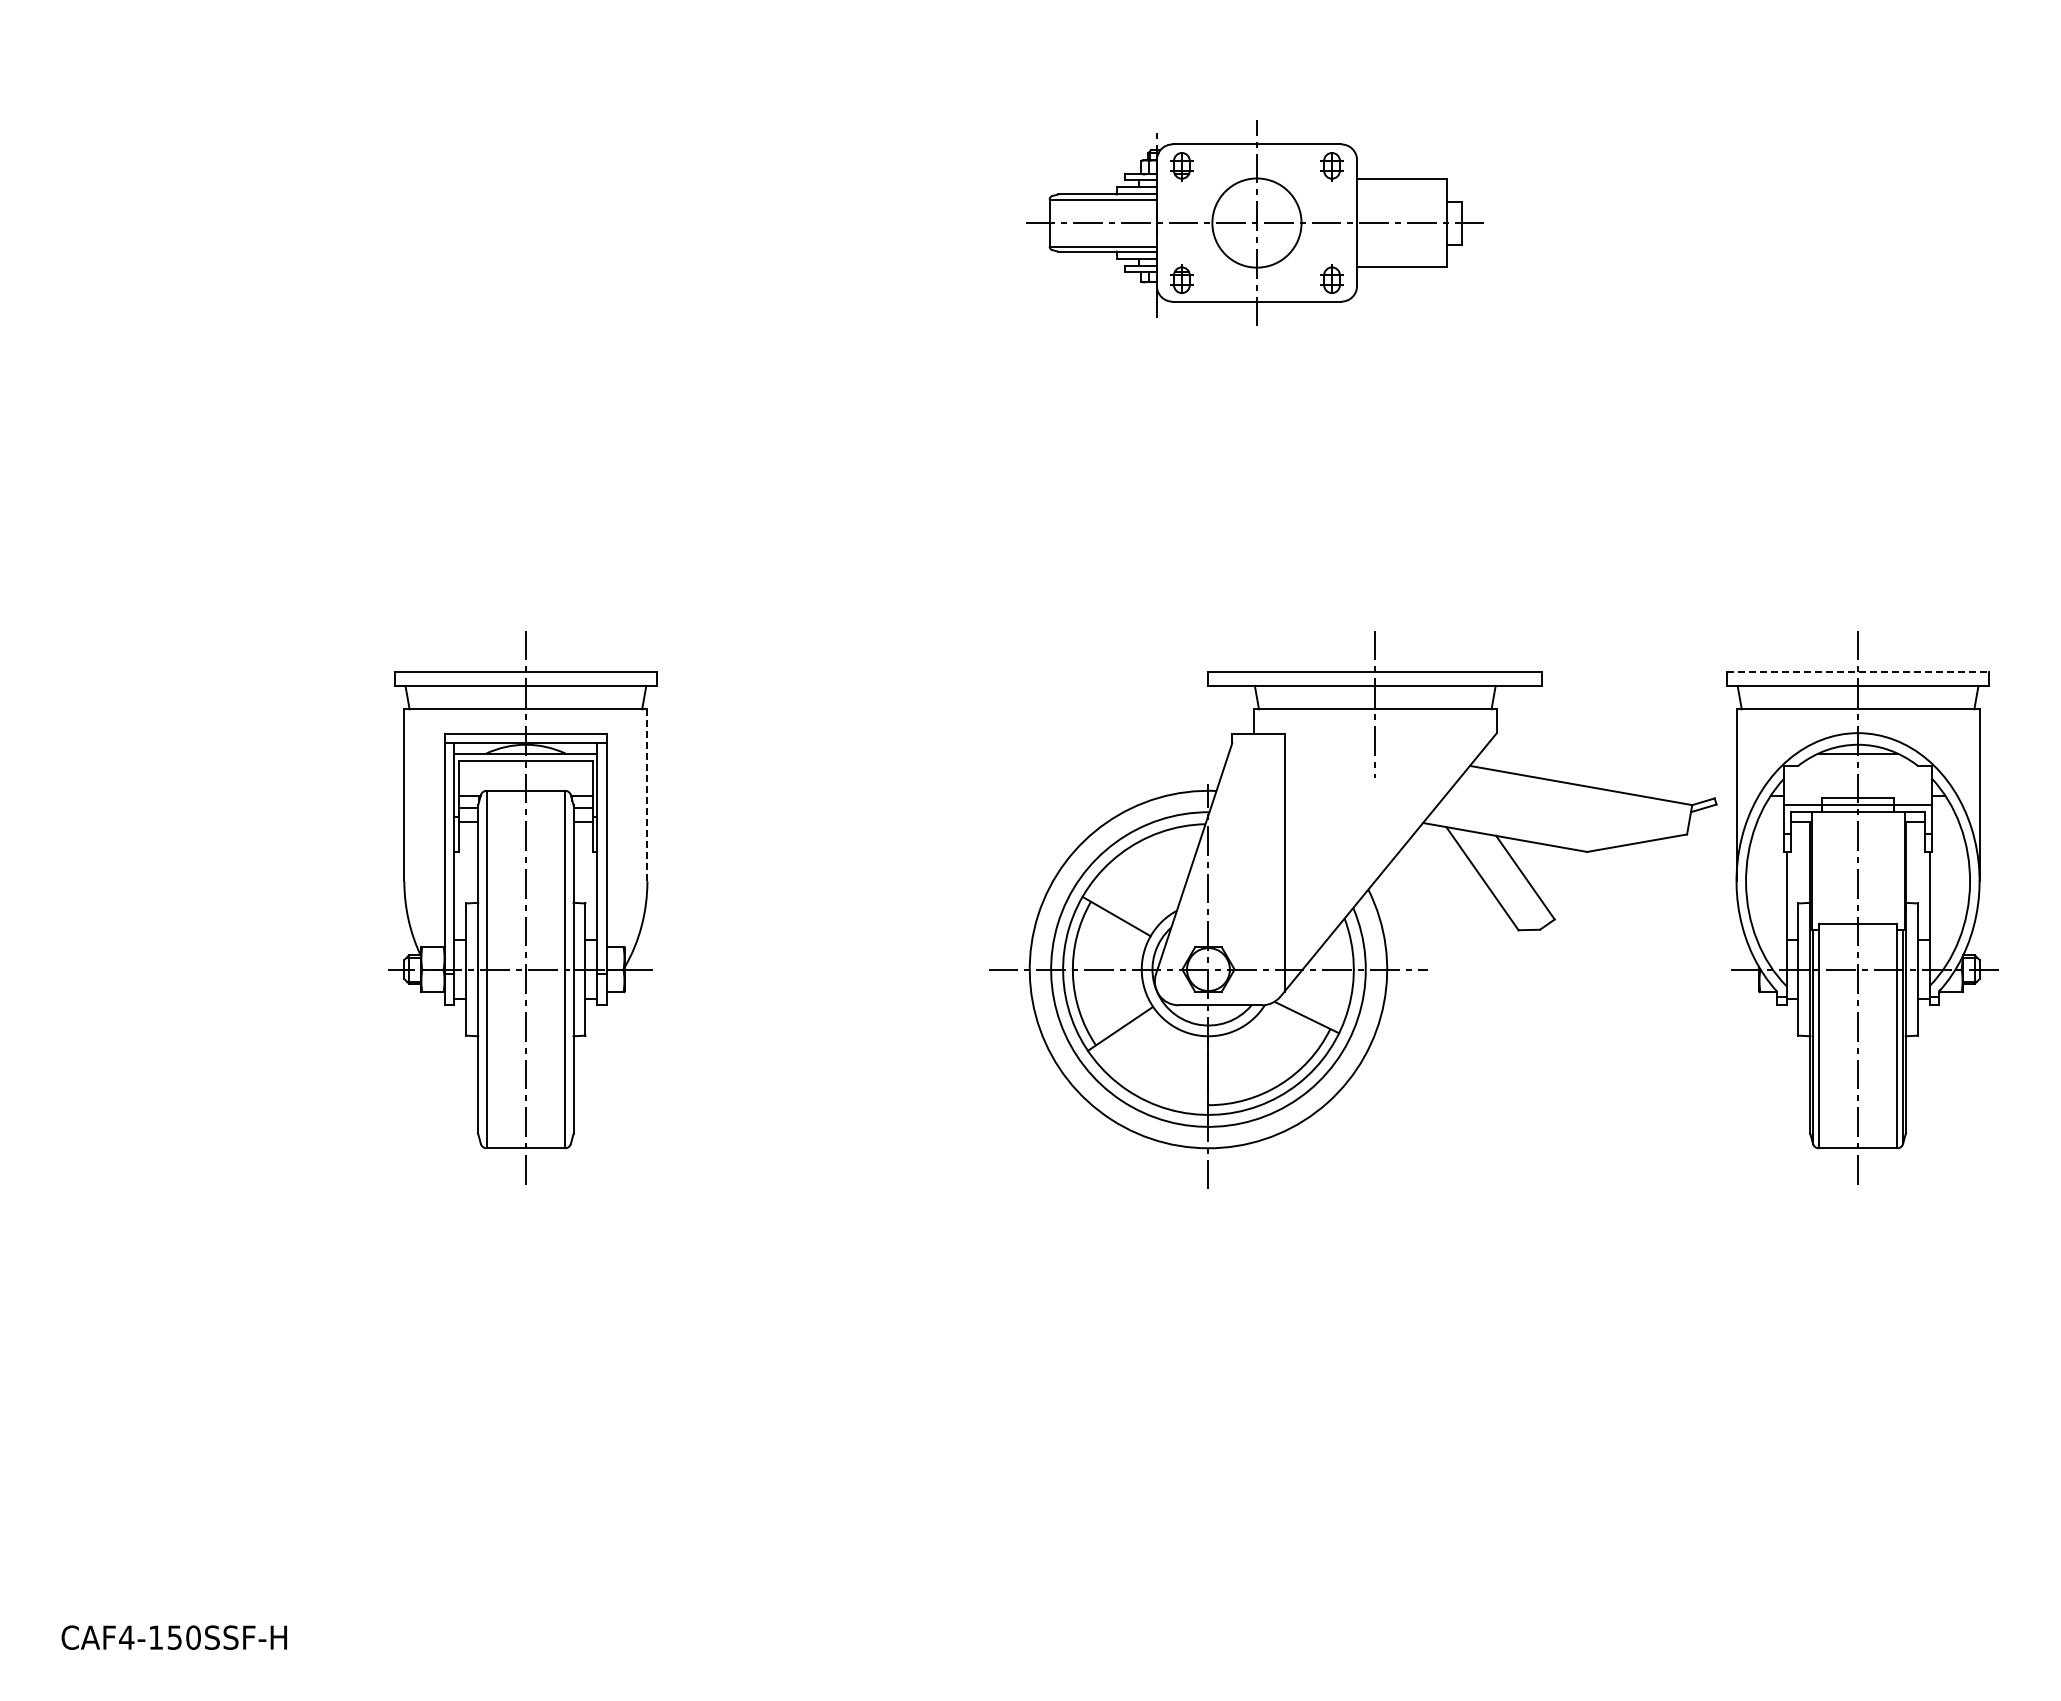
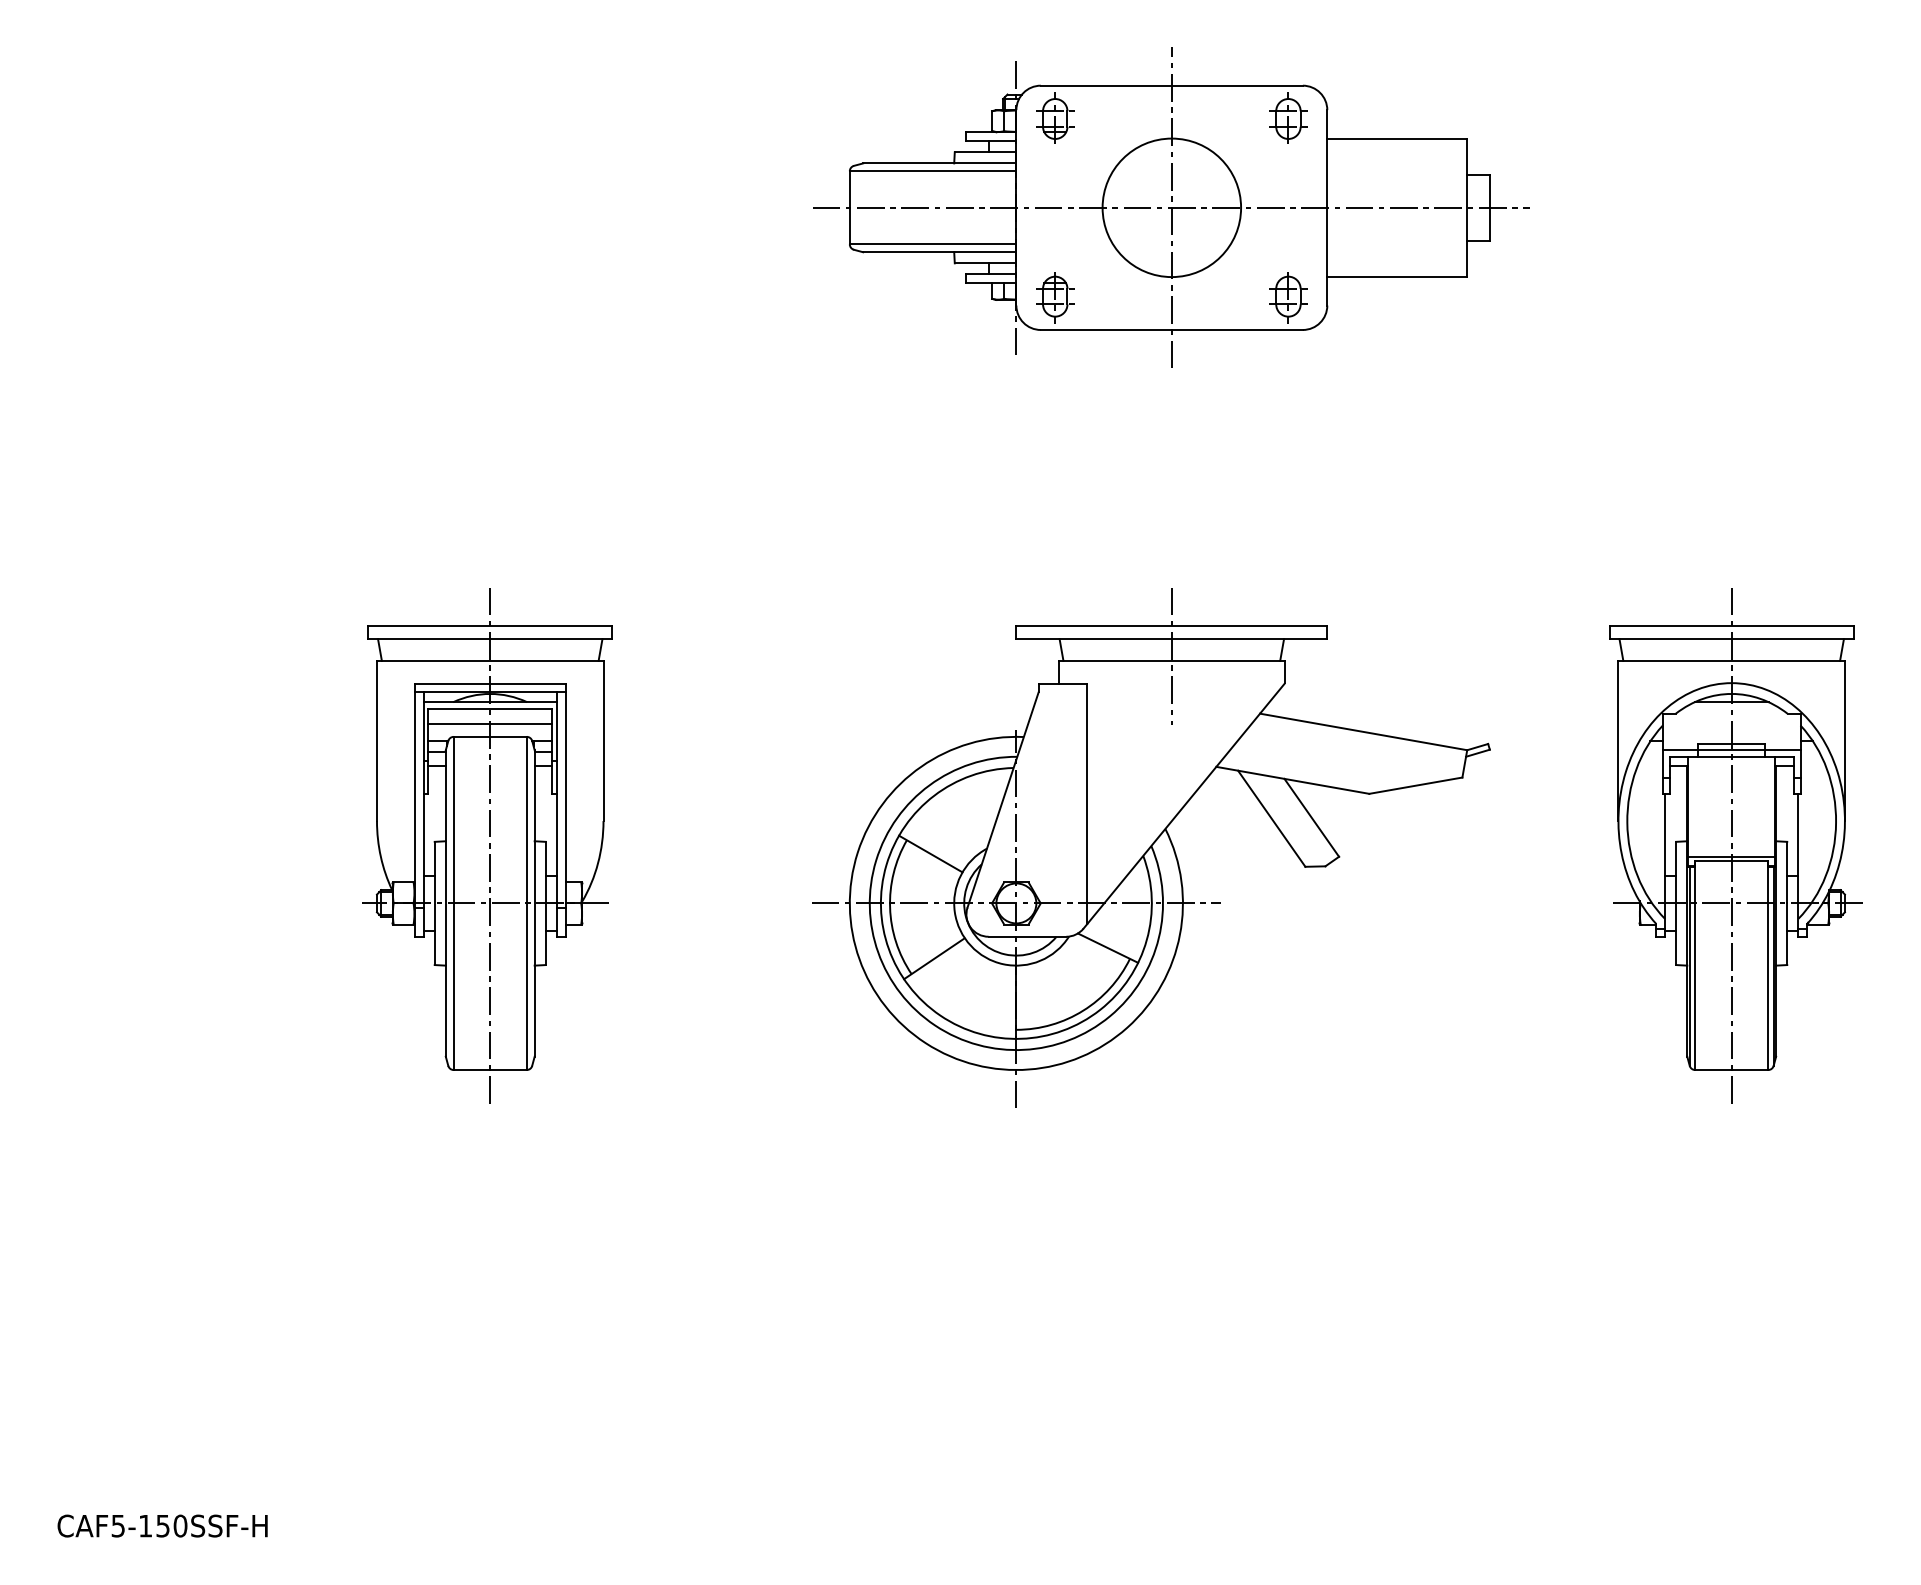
part: (1256, 222) -> (1171, 207), size x1.67
line: (1858, 671) -> (1732, 625), dashed -> solid
line: (525, 776) -> (489, 723), added
line: (647, 795) -> (603, 741), dashed -> solid
part: (1353, 909) -> (1151, 847), moved
line: (1857, 919) -> (1731, 856), added
text: (126, 1637) -> (118, 1525), CAF4-150SSF-H -> CAF5-150SSF-H

